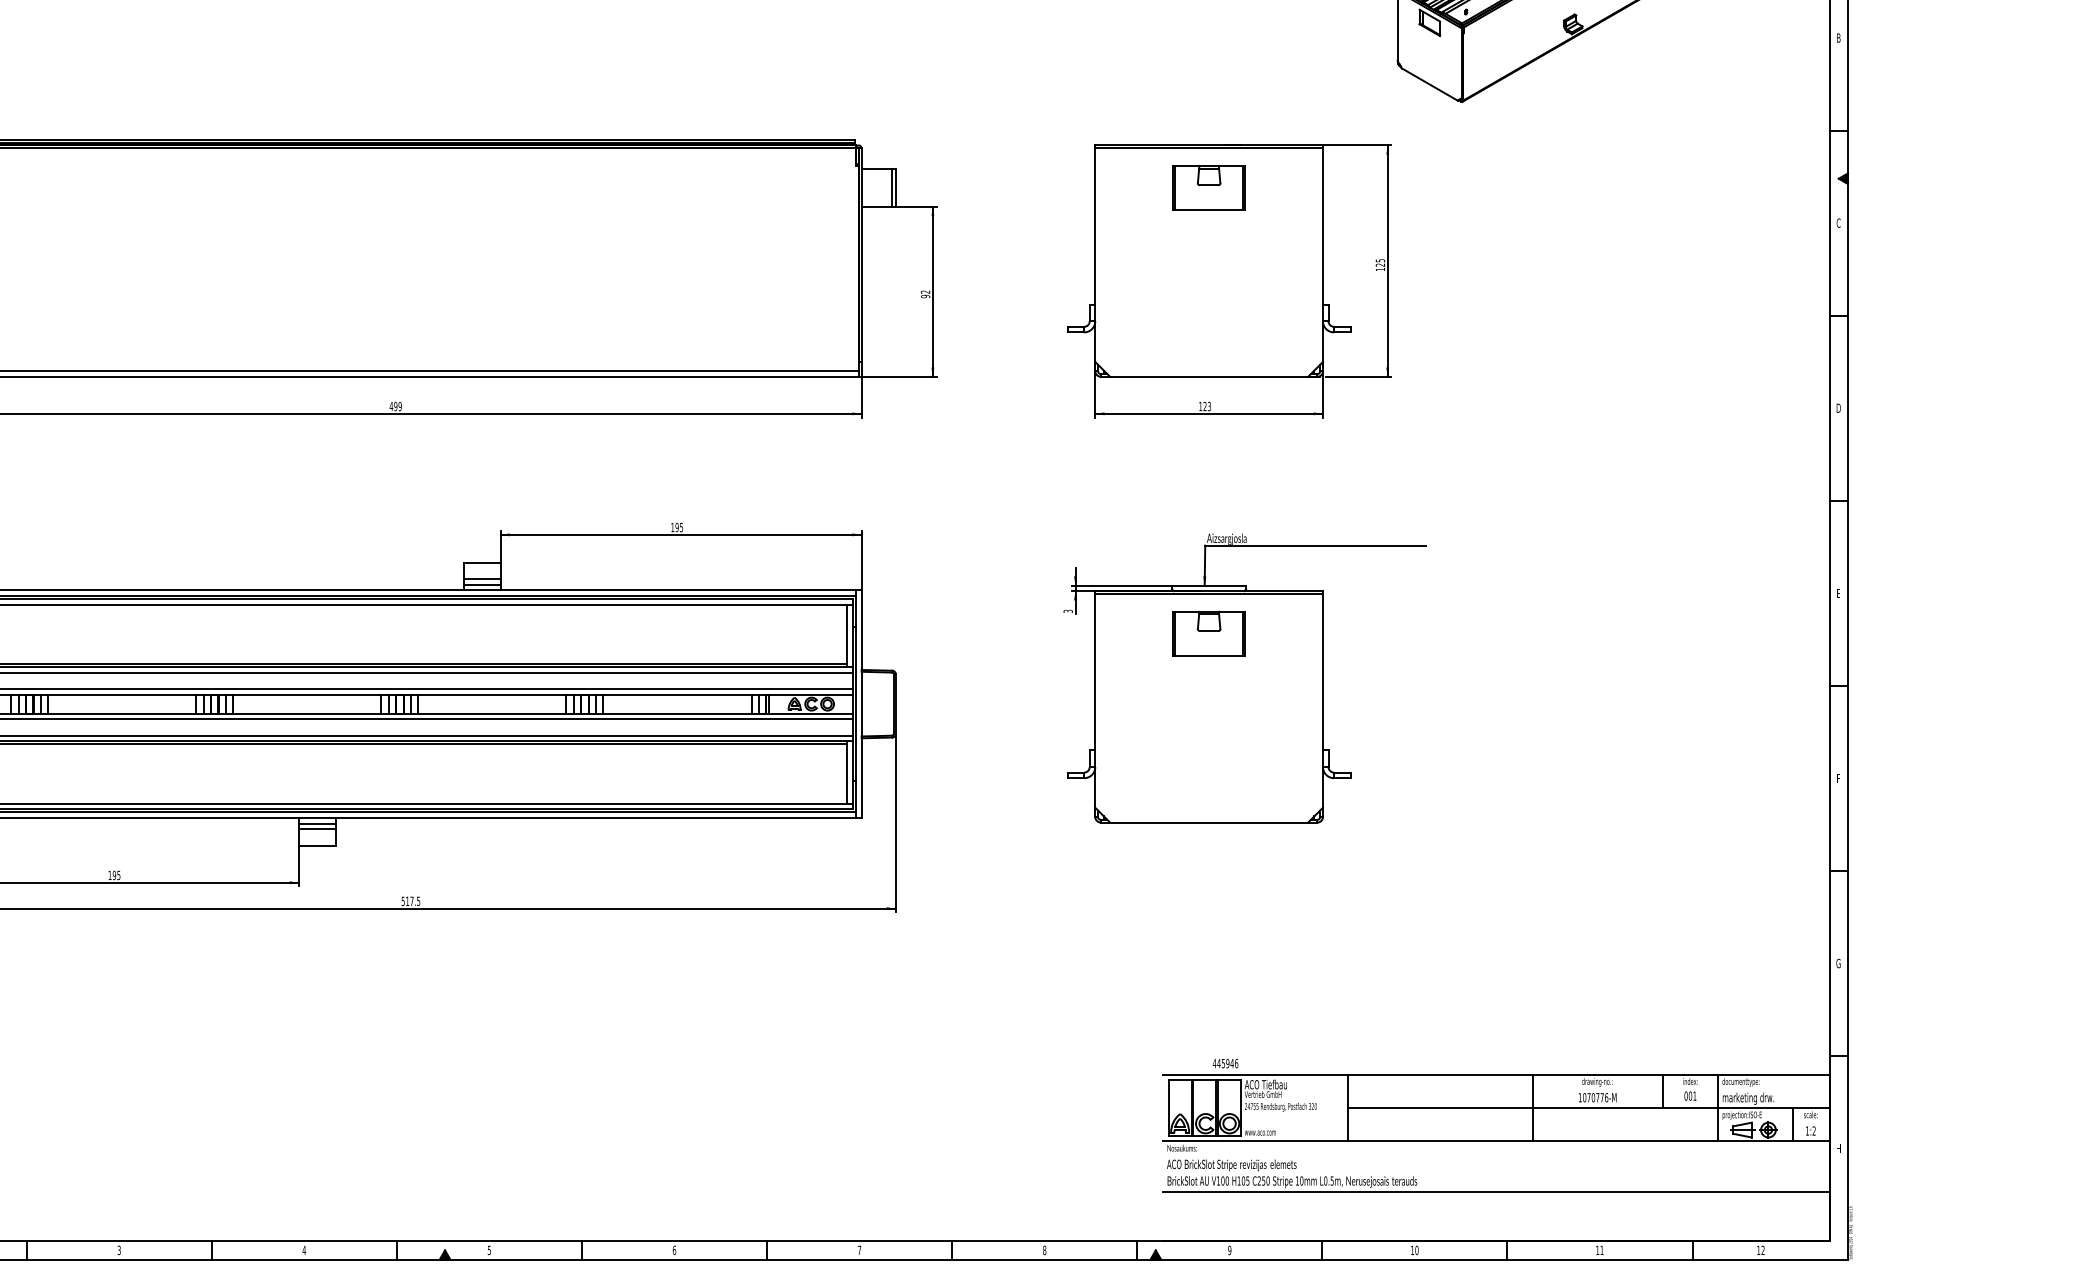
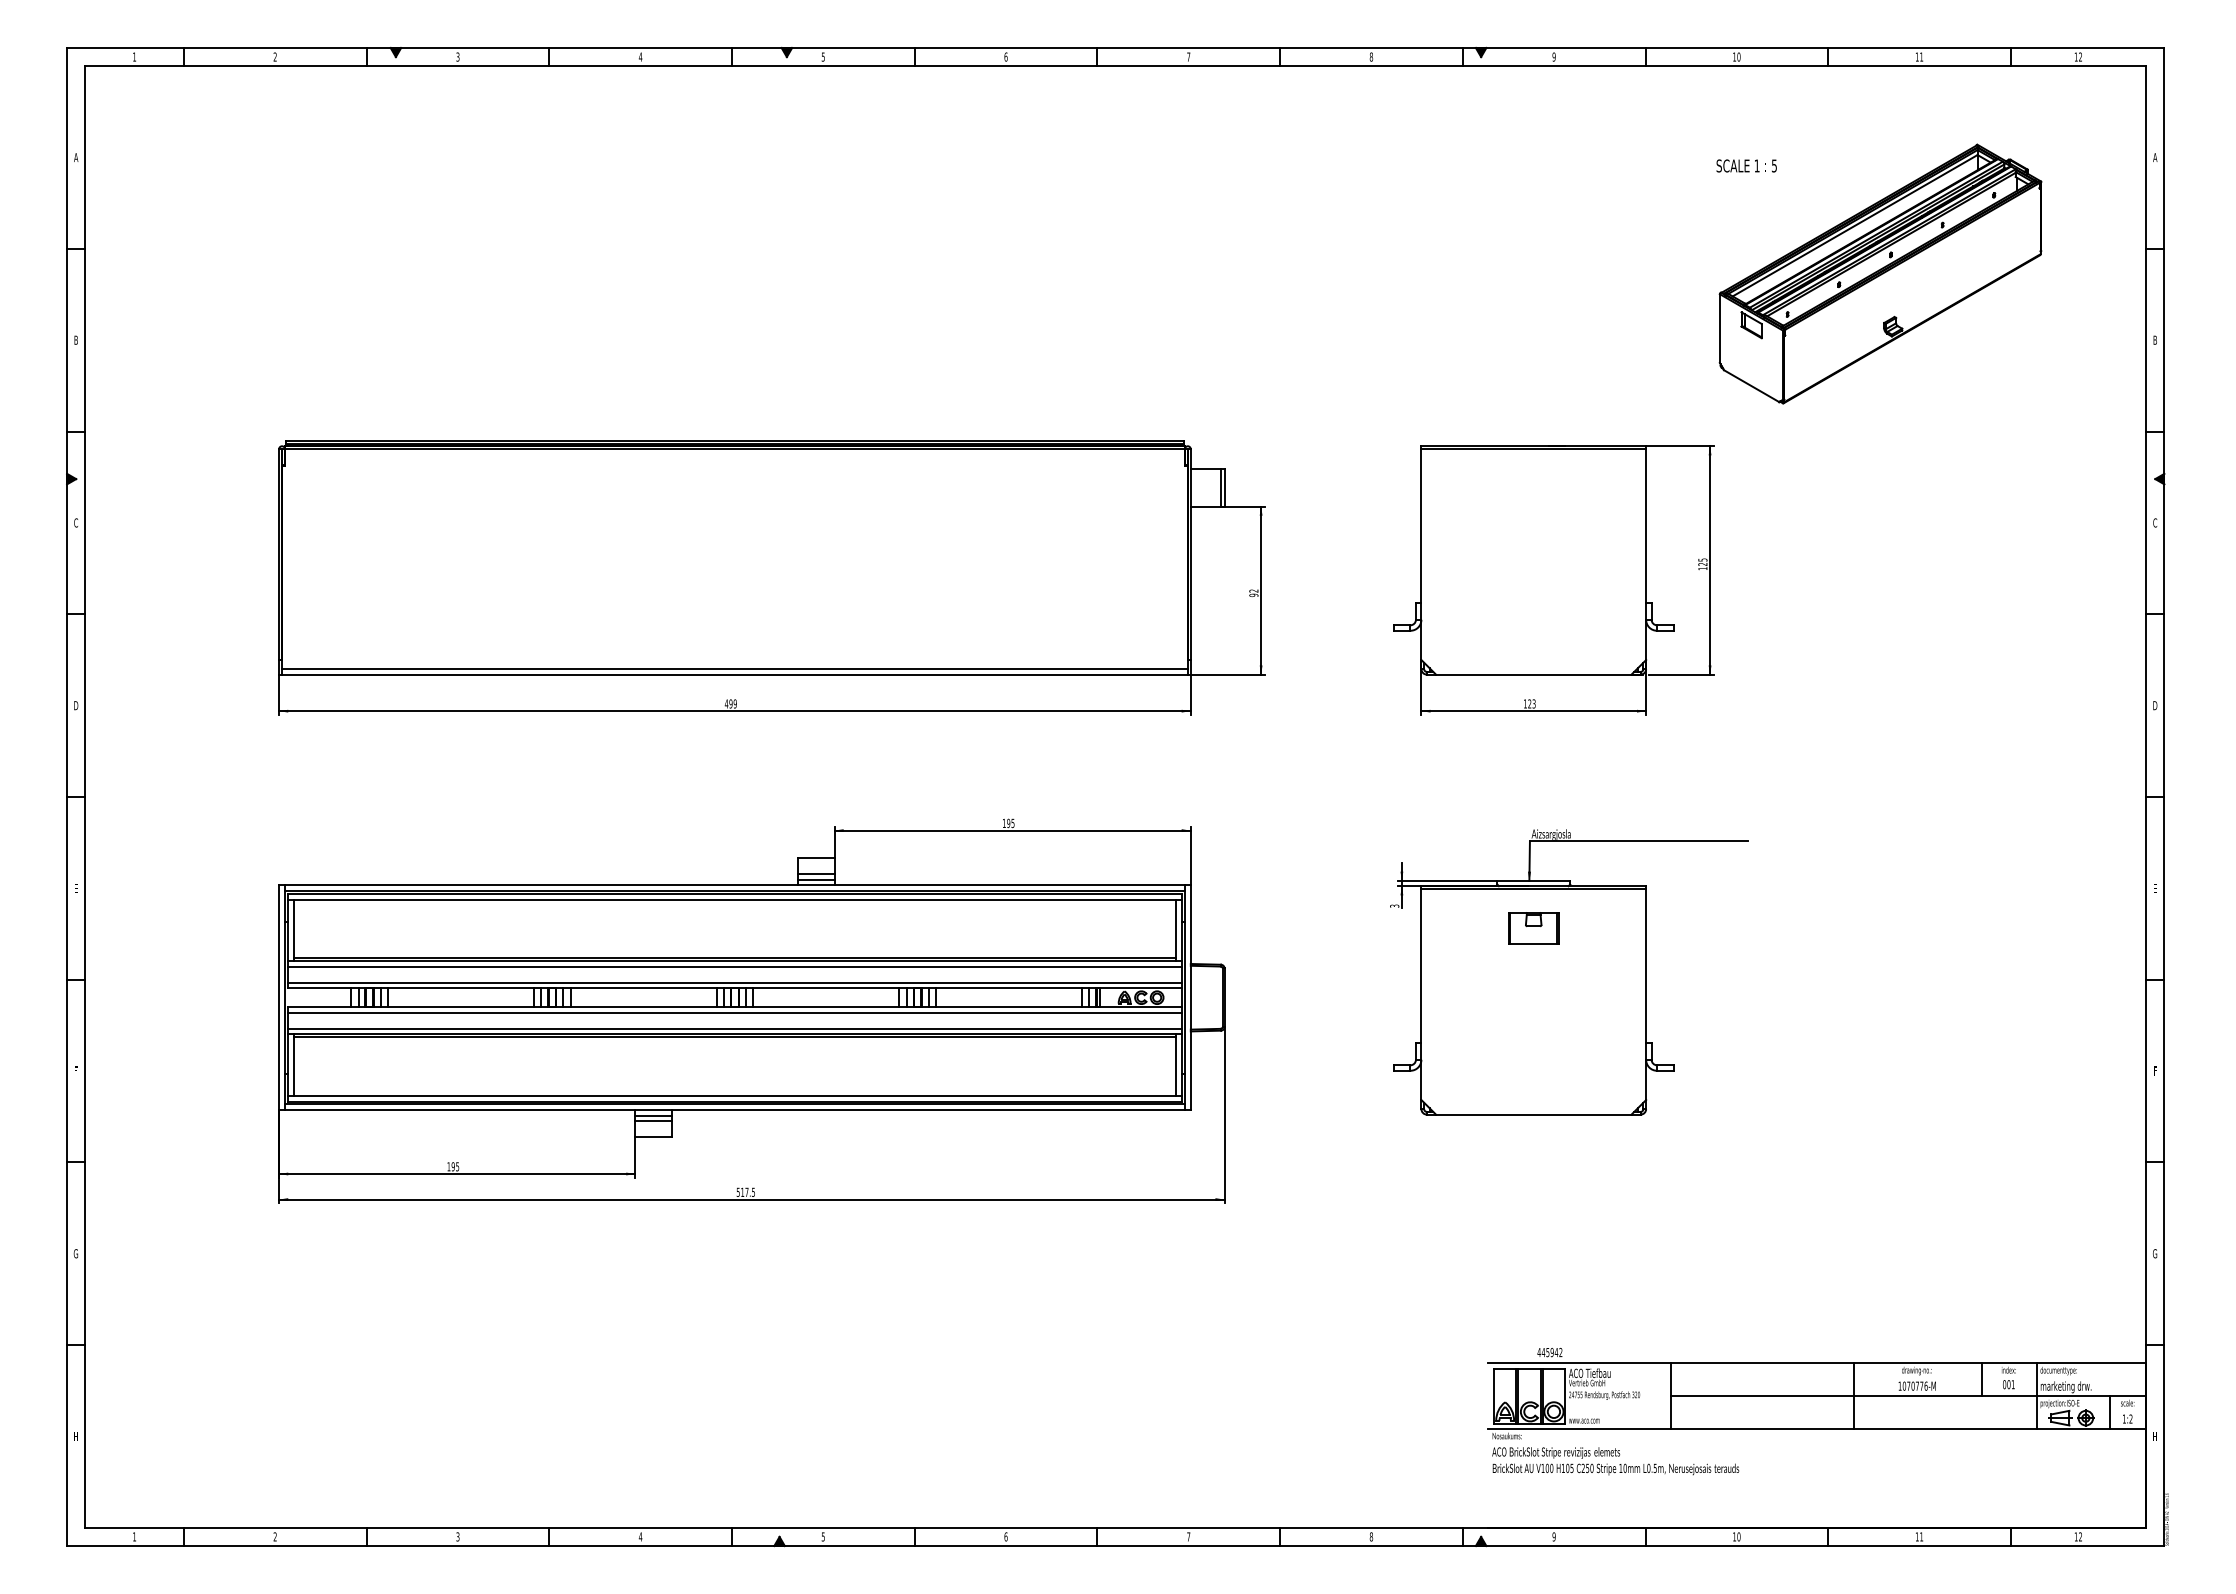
part: (1208, 187) -> (1533, 487), removed
part: (1208, 633) -> (1533, 927), size x0.7
text: (1236, 1062) -> (1560, 1351), 445946 -> 445942
line: (1496, 1192) -> (1817, 1479), removed

